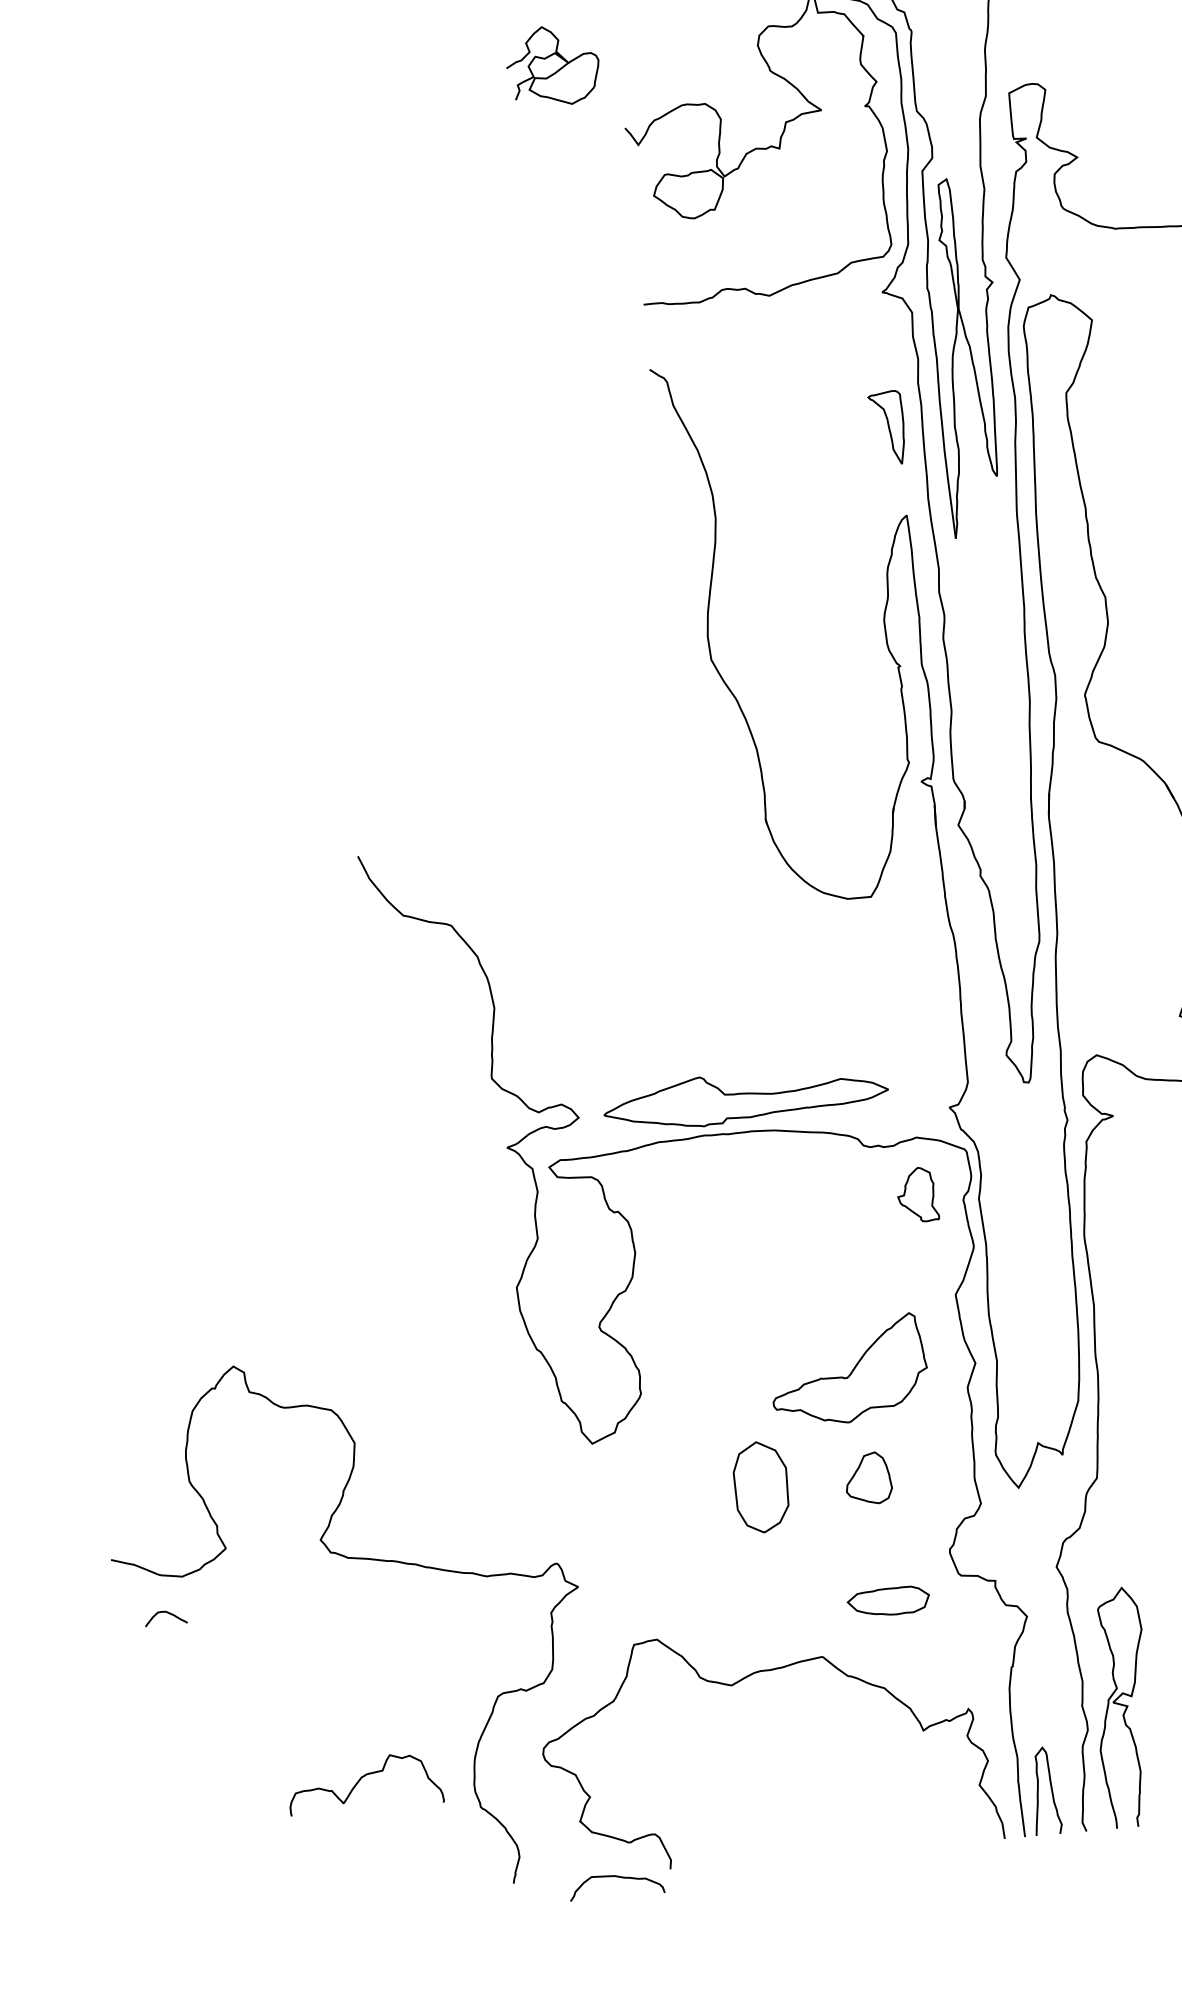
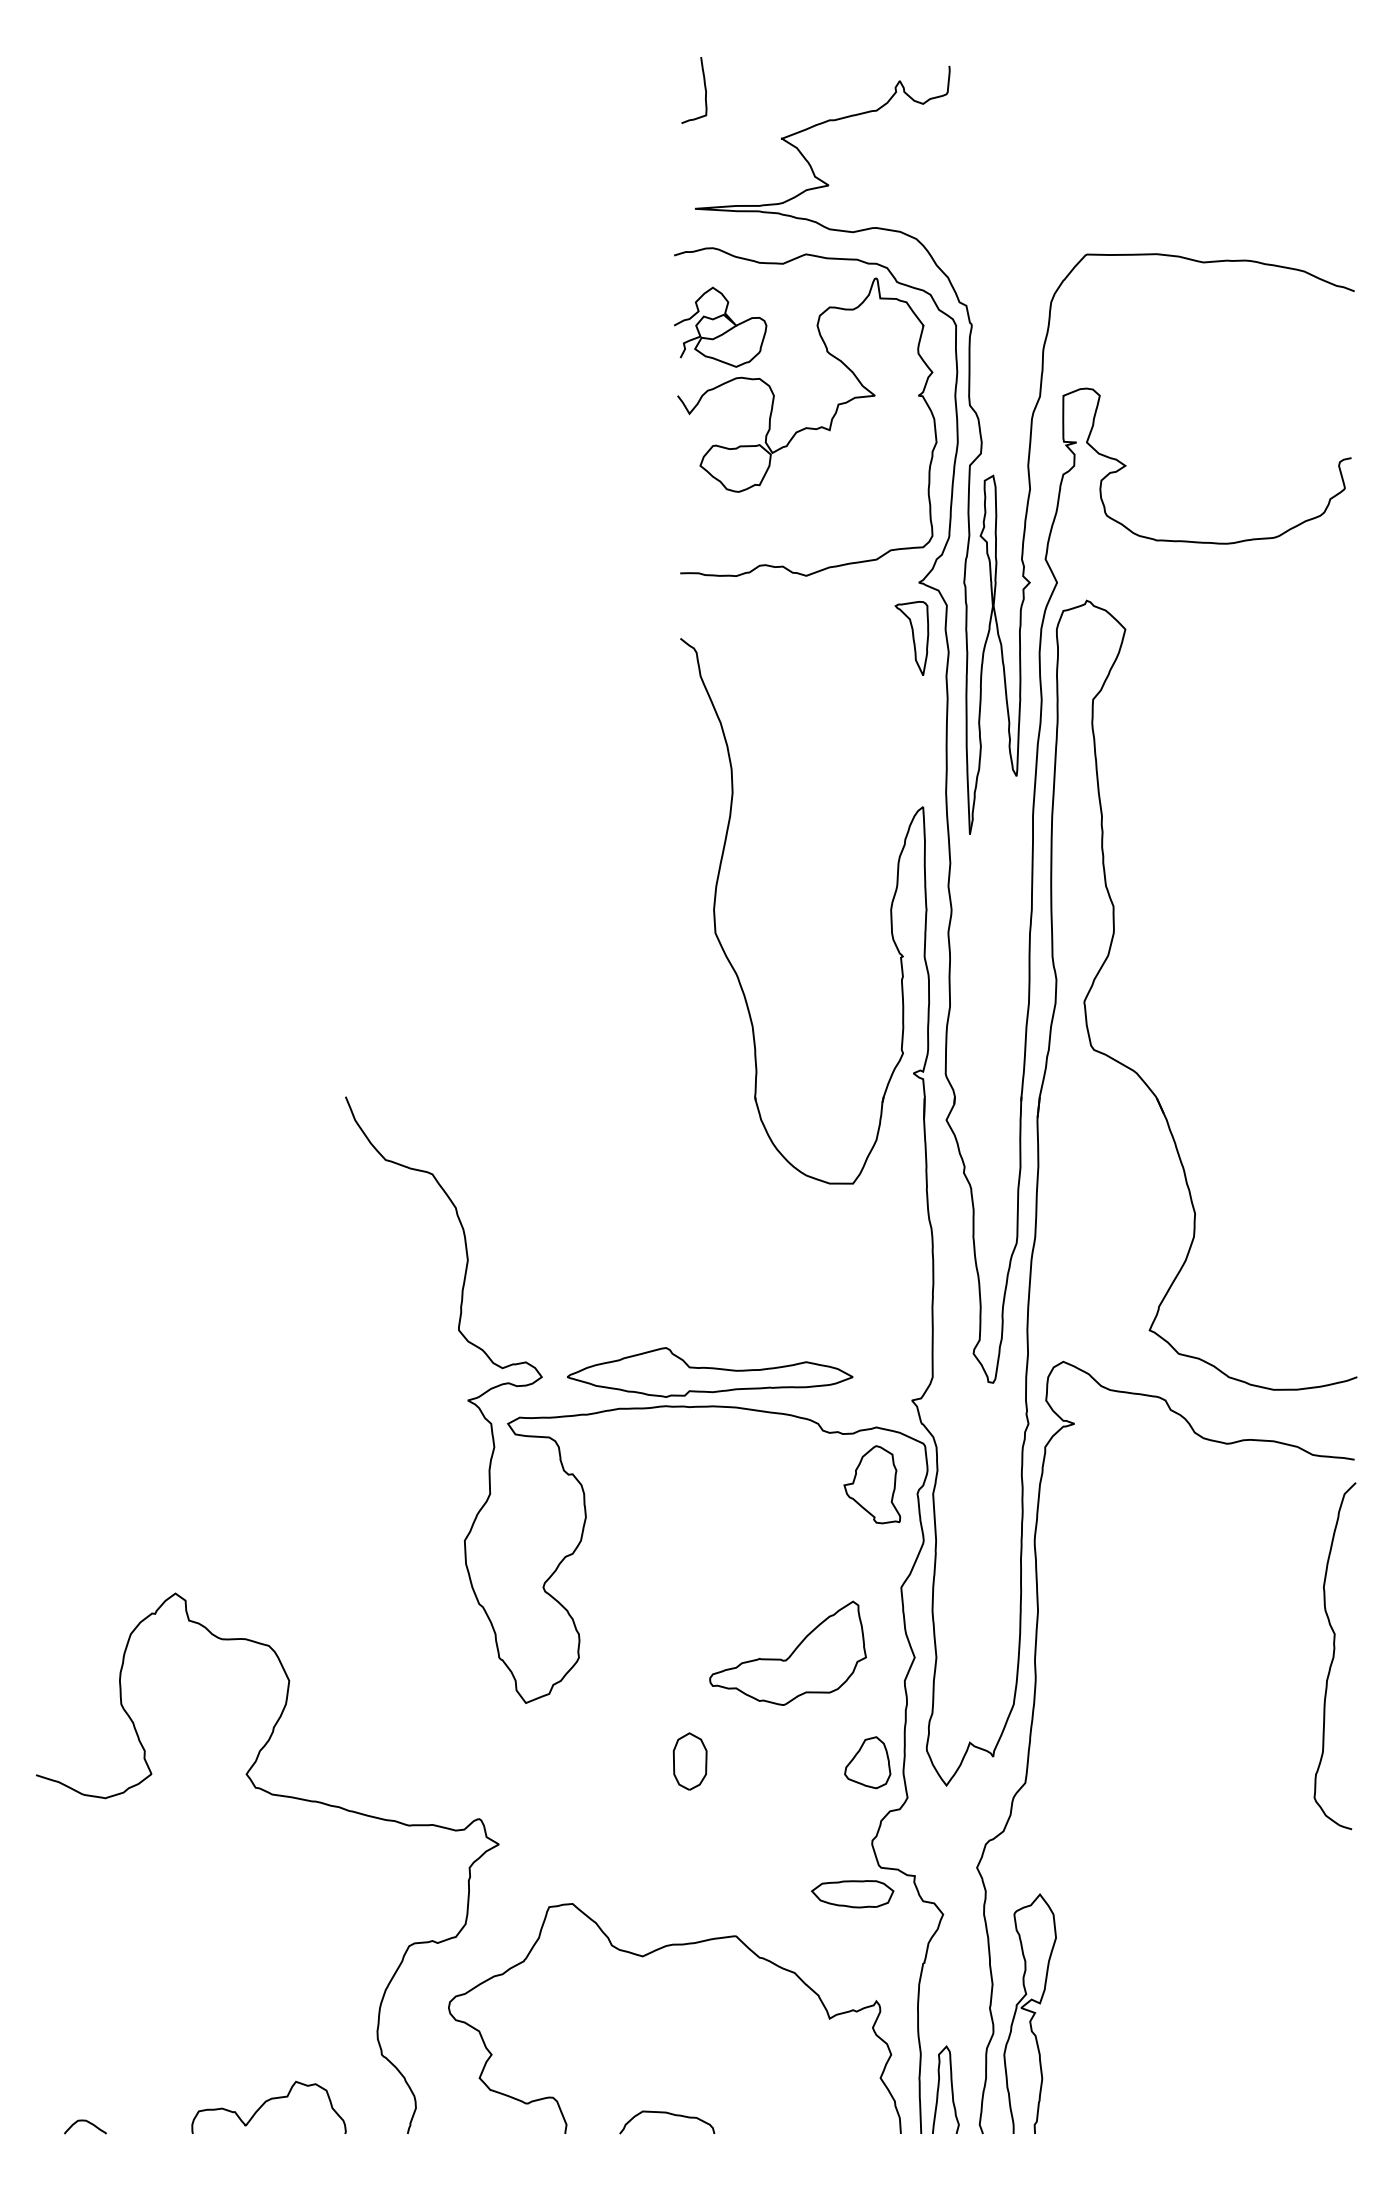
part: (552, 65) -> (720, 326), moved
part: (887, 428) -> (911, 638), moved
part: (917, 1194) -> (872, 1484), size x1.43
part: (868, 1478) -> (867, 1762), moved
part: (760, 1487) -> (689, 1761), size x0.62
part: (888, 1602) -> (852, 1894), moved
curve: (168, 1614) -> (88, 2123), moved
curve: (361, 1779) -> (265, 2103), moved
curve: (617, 1877) -> (668, 2114), moved

